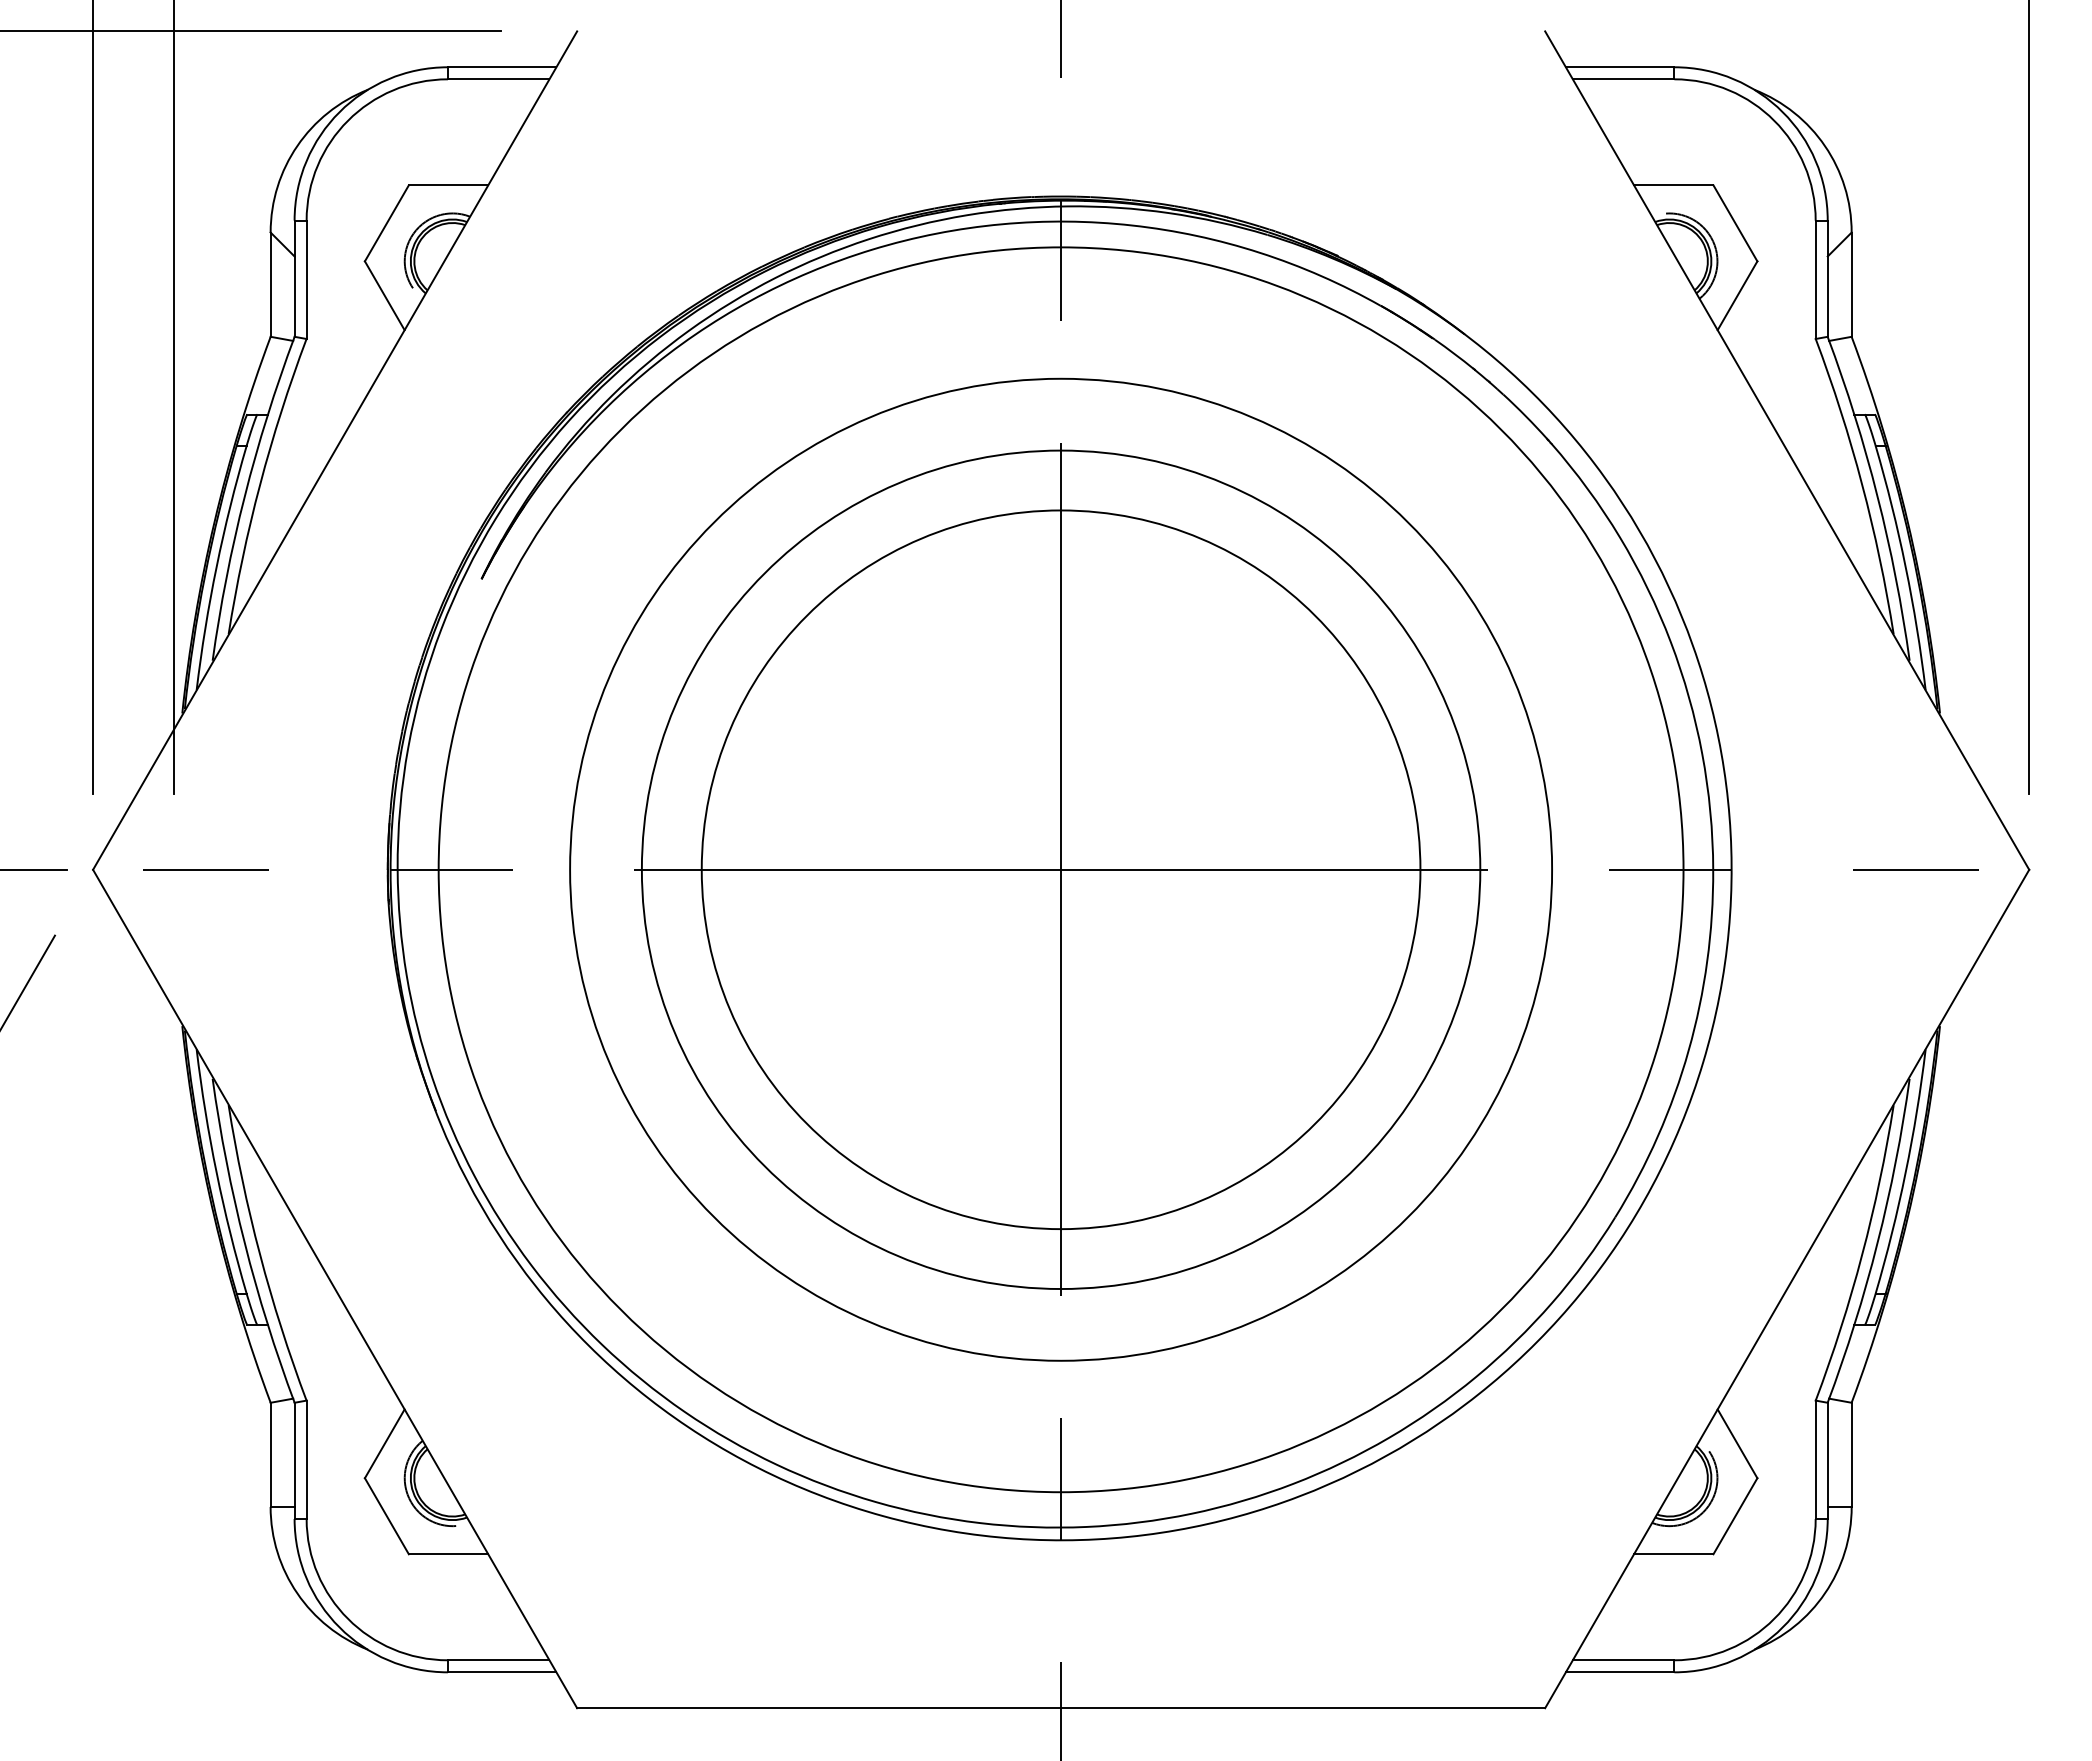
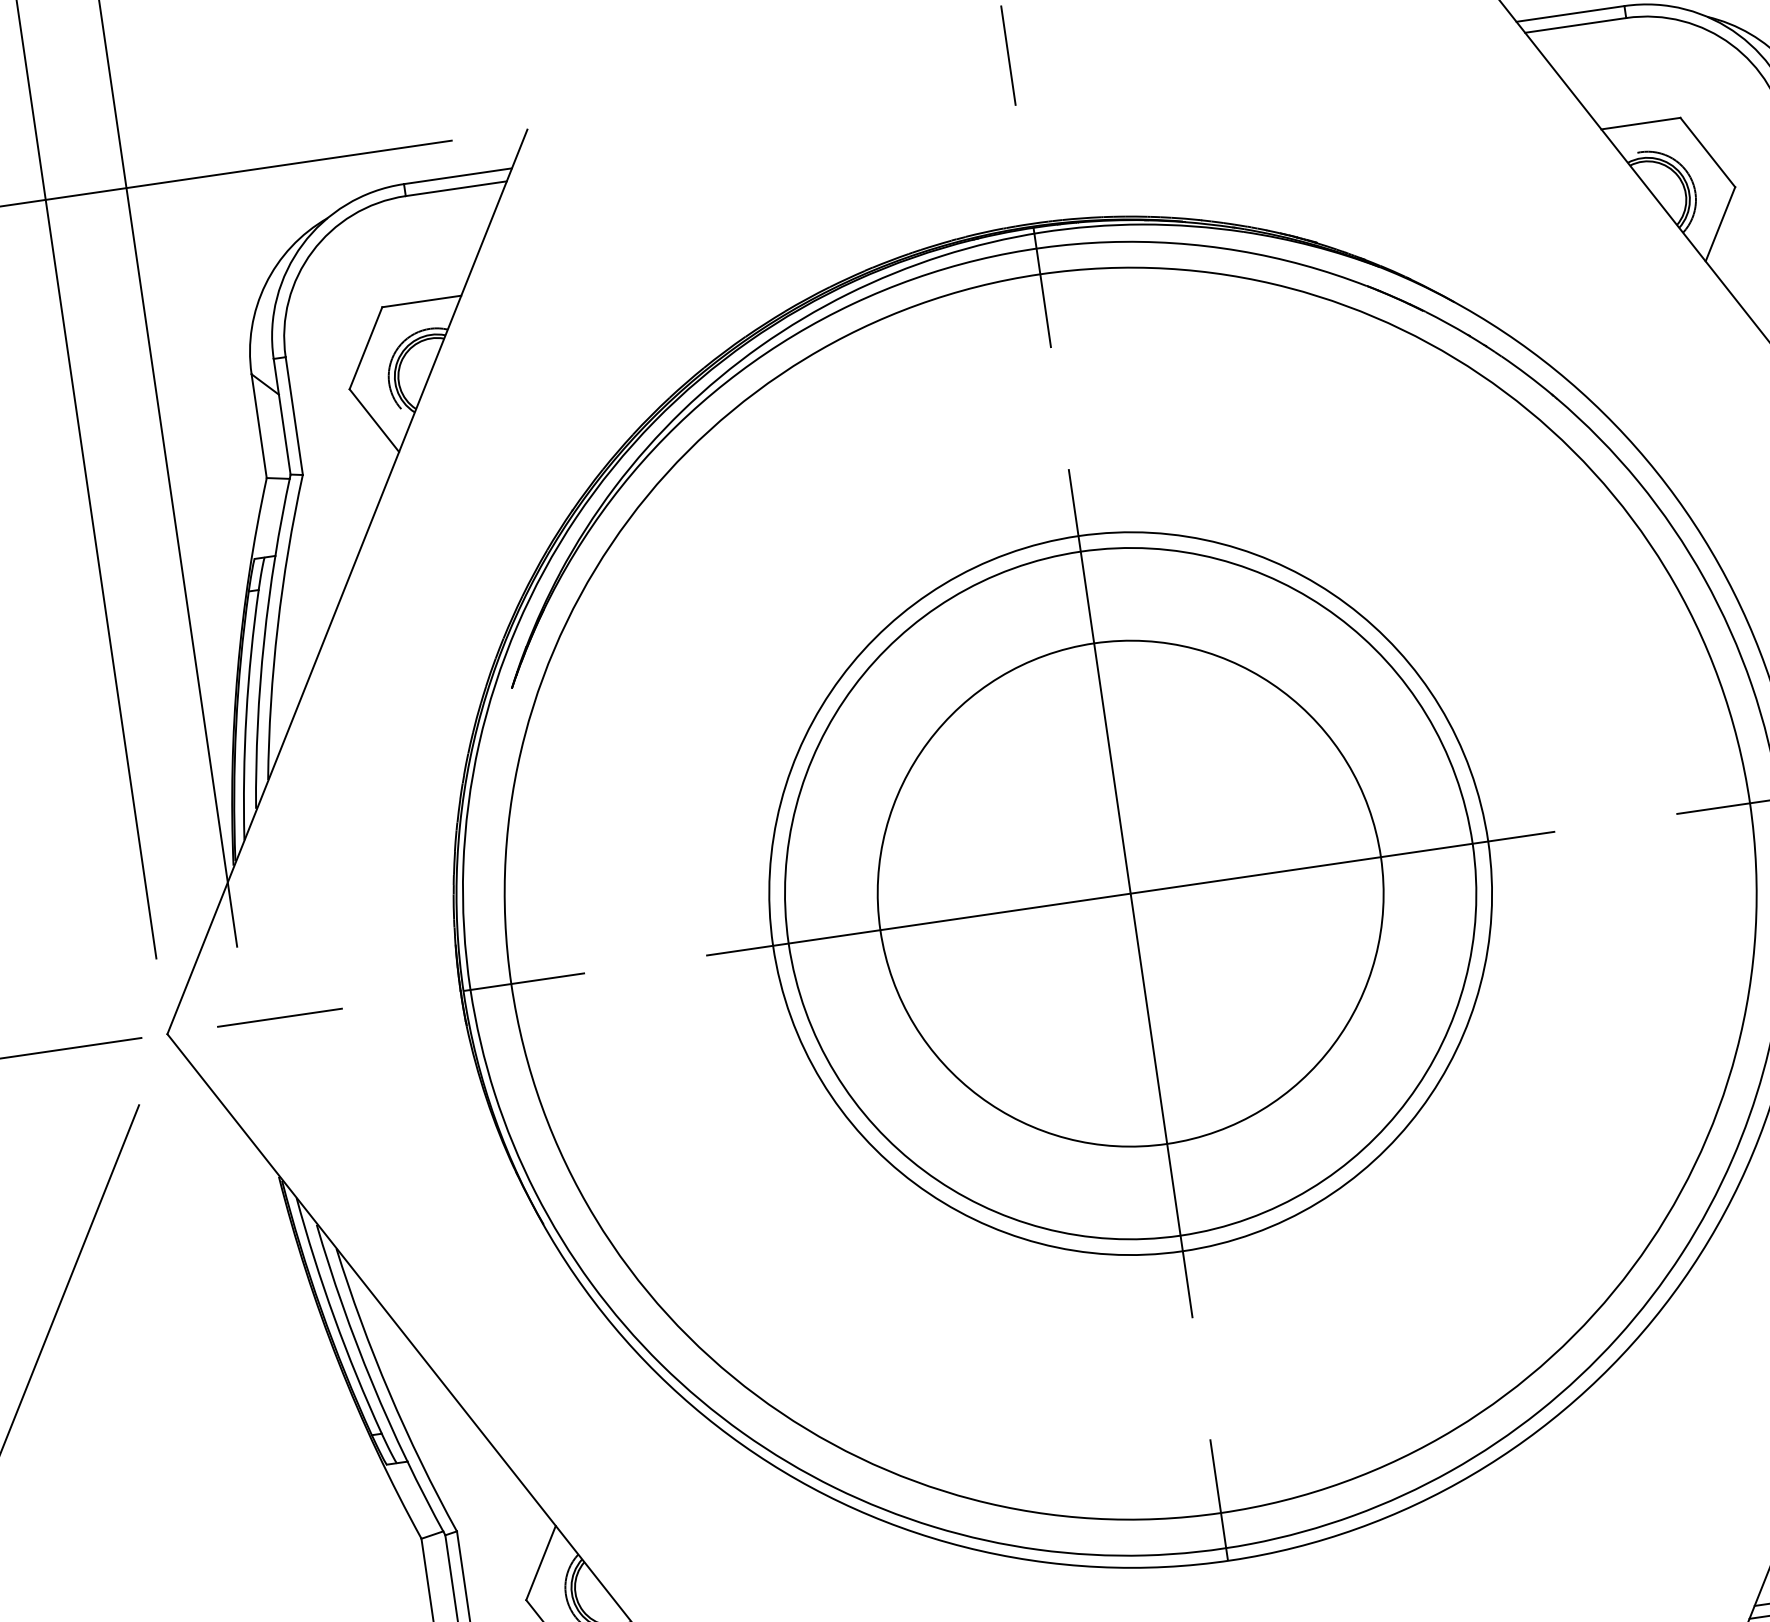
circle: (1060, 869) -> (1130, 893), size x0.6
circle: (1061, 869) -> (1131, 893), size x0.7

